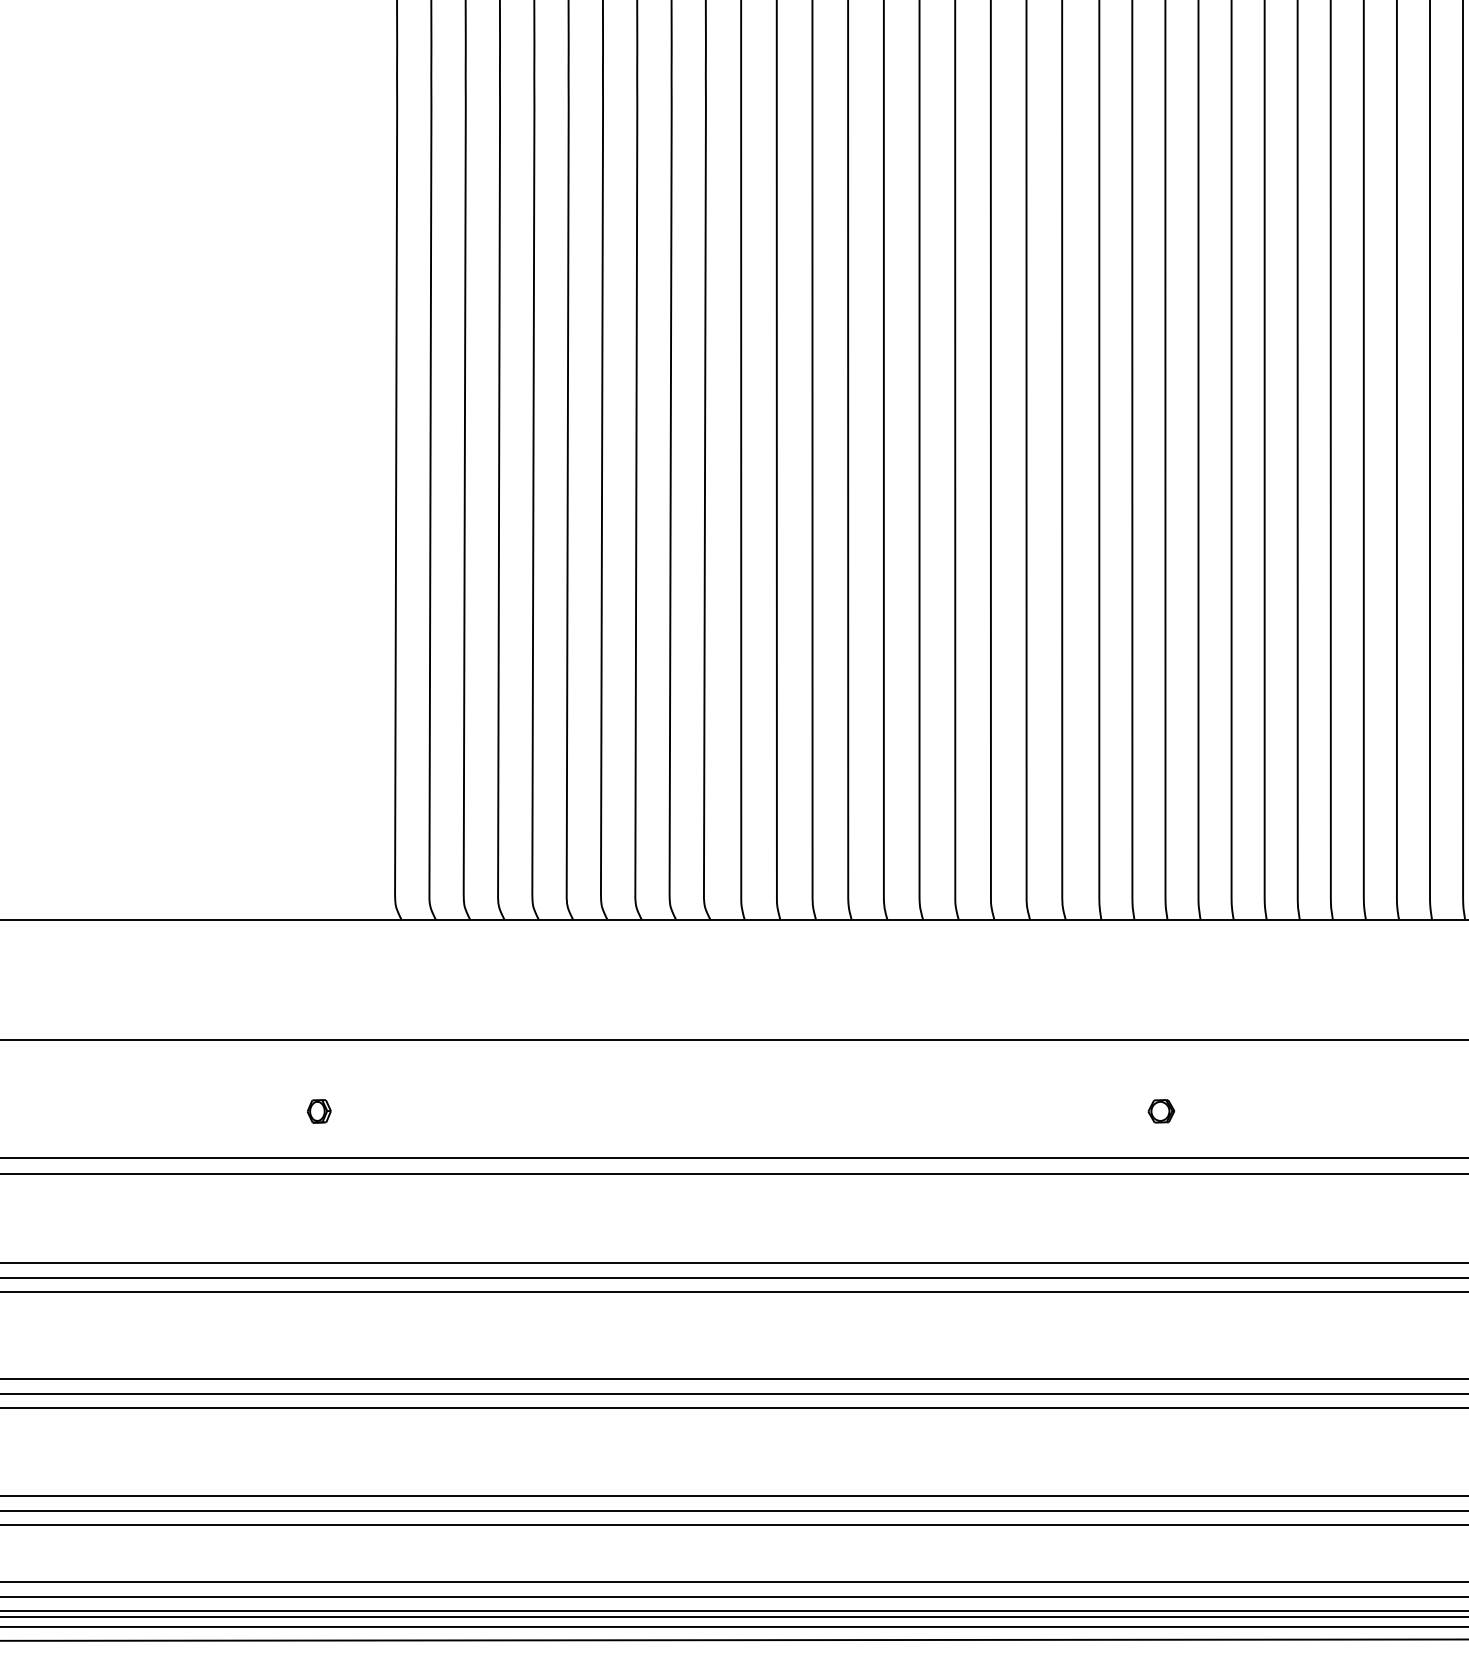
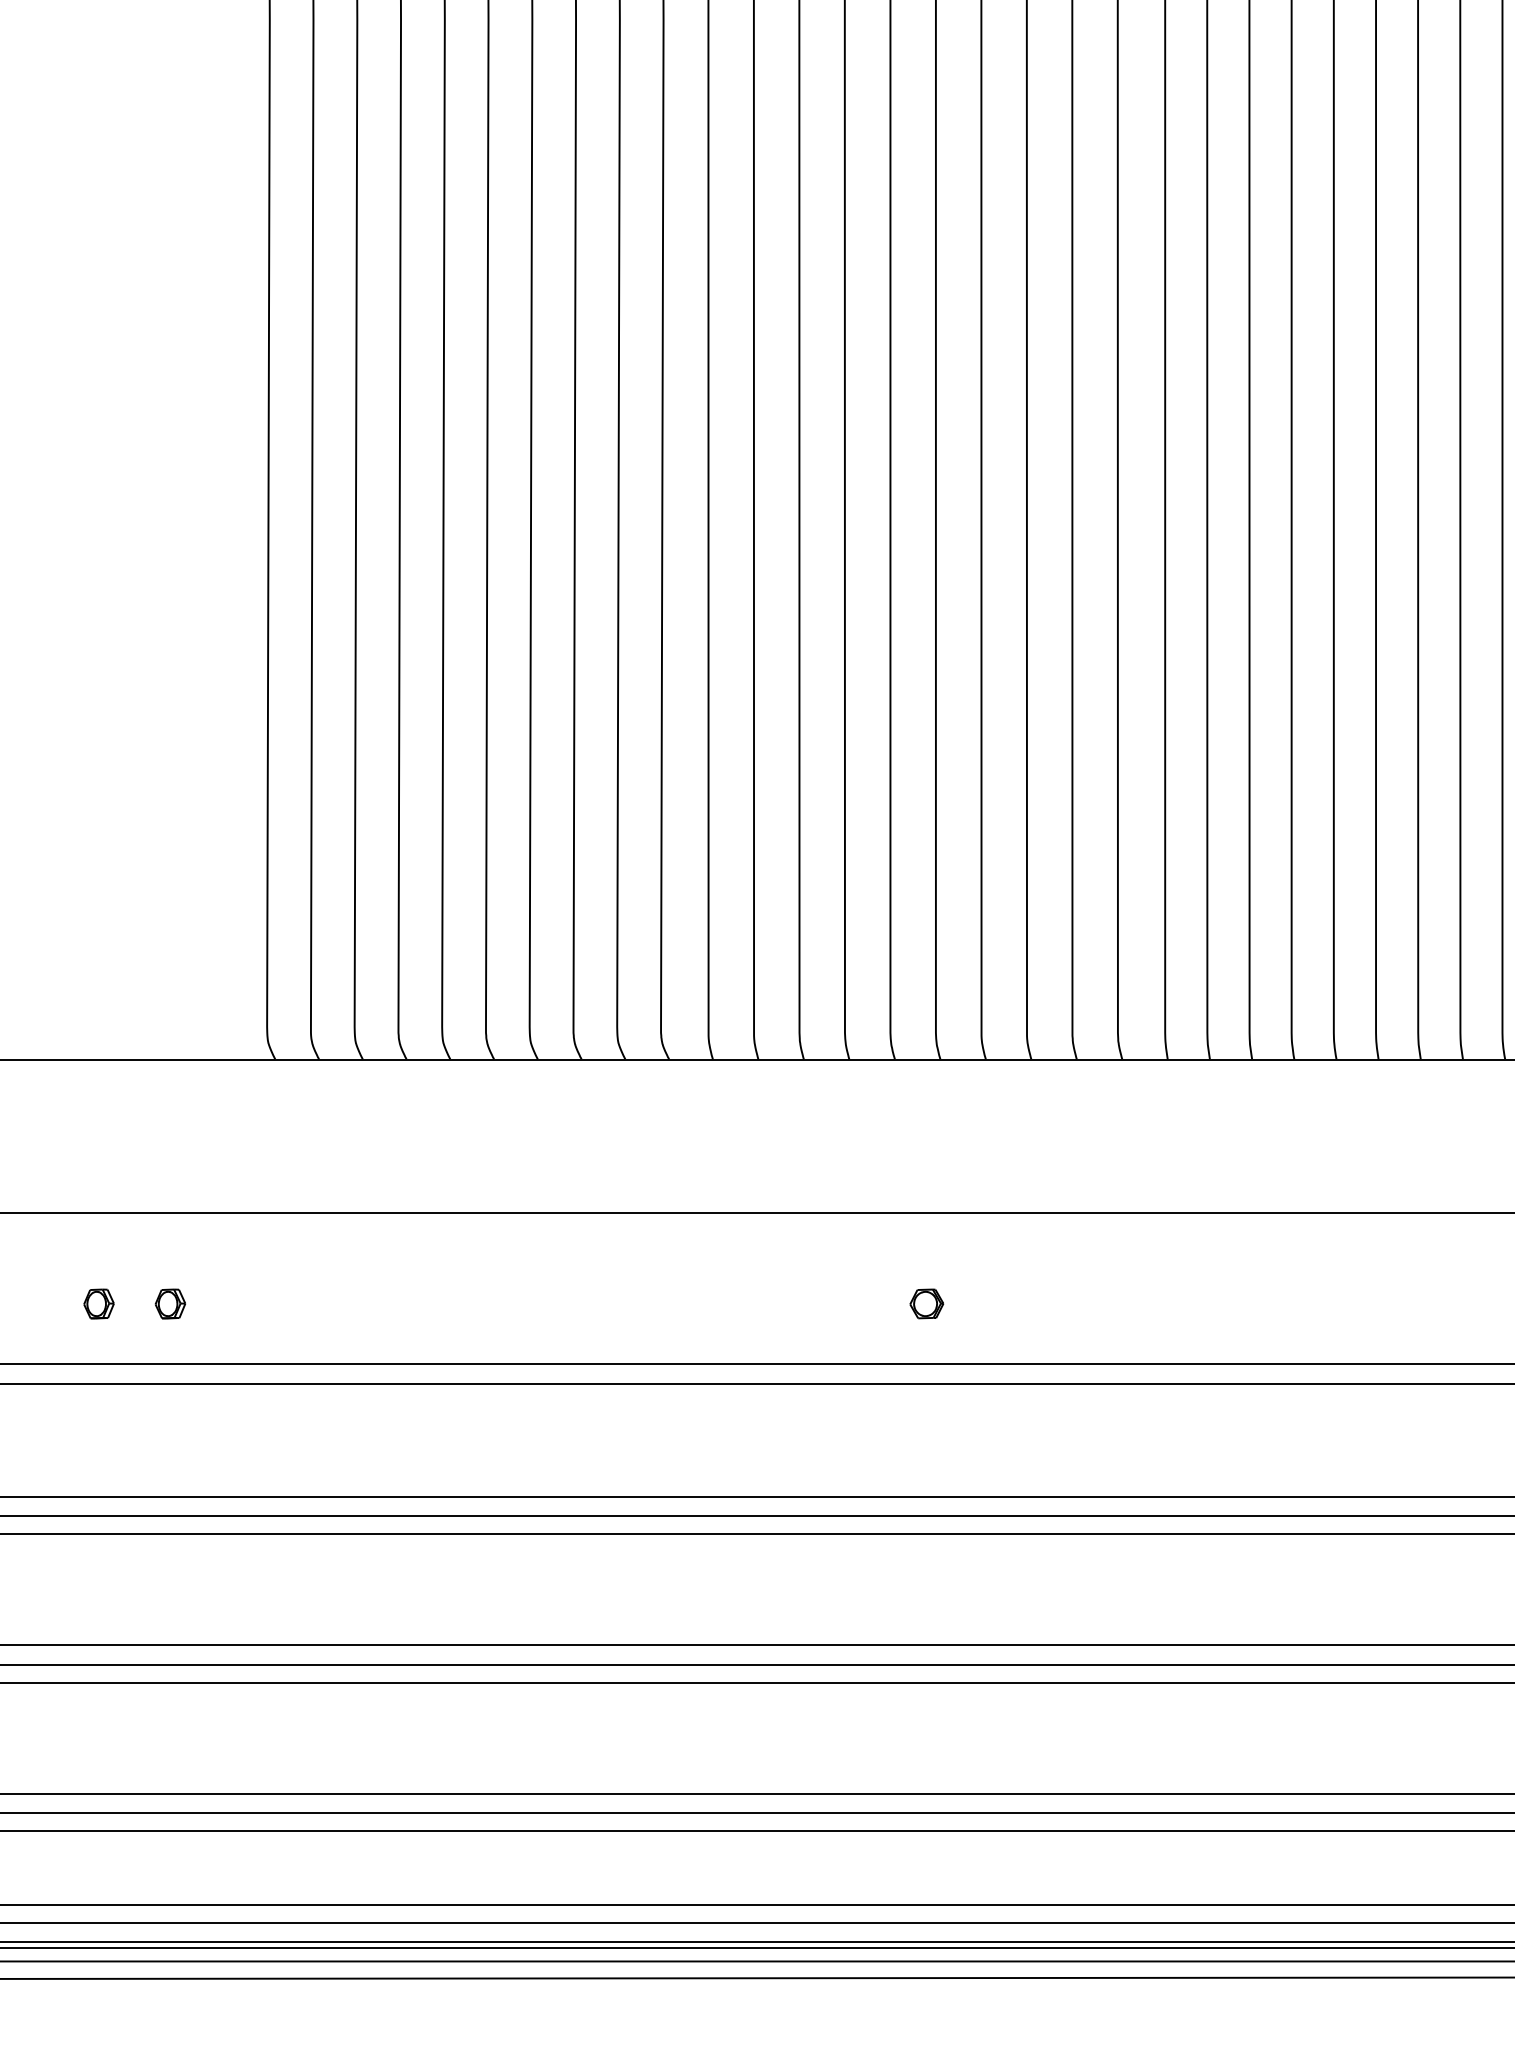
part: (263, 1111) -> (99, 1304), added
part: (1161, 1111) -> (926, 1304), moved

